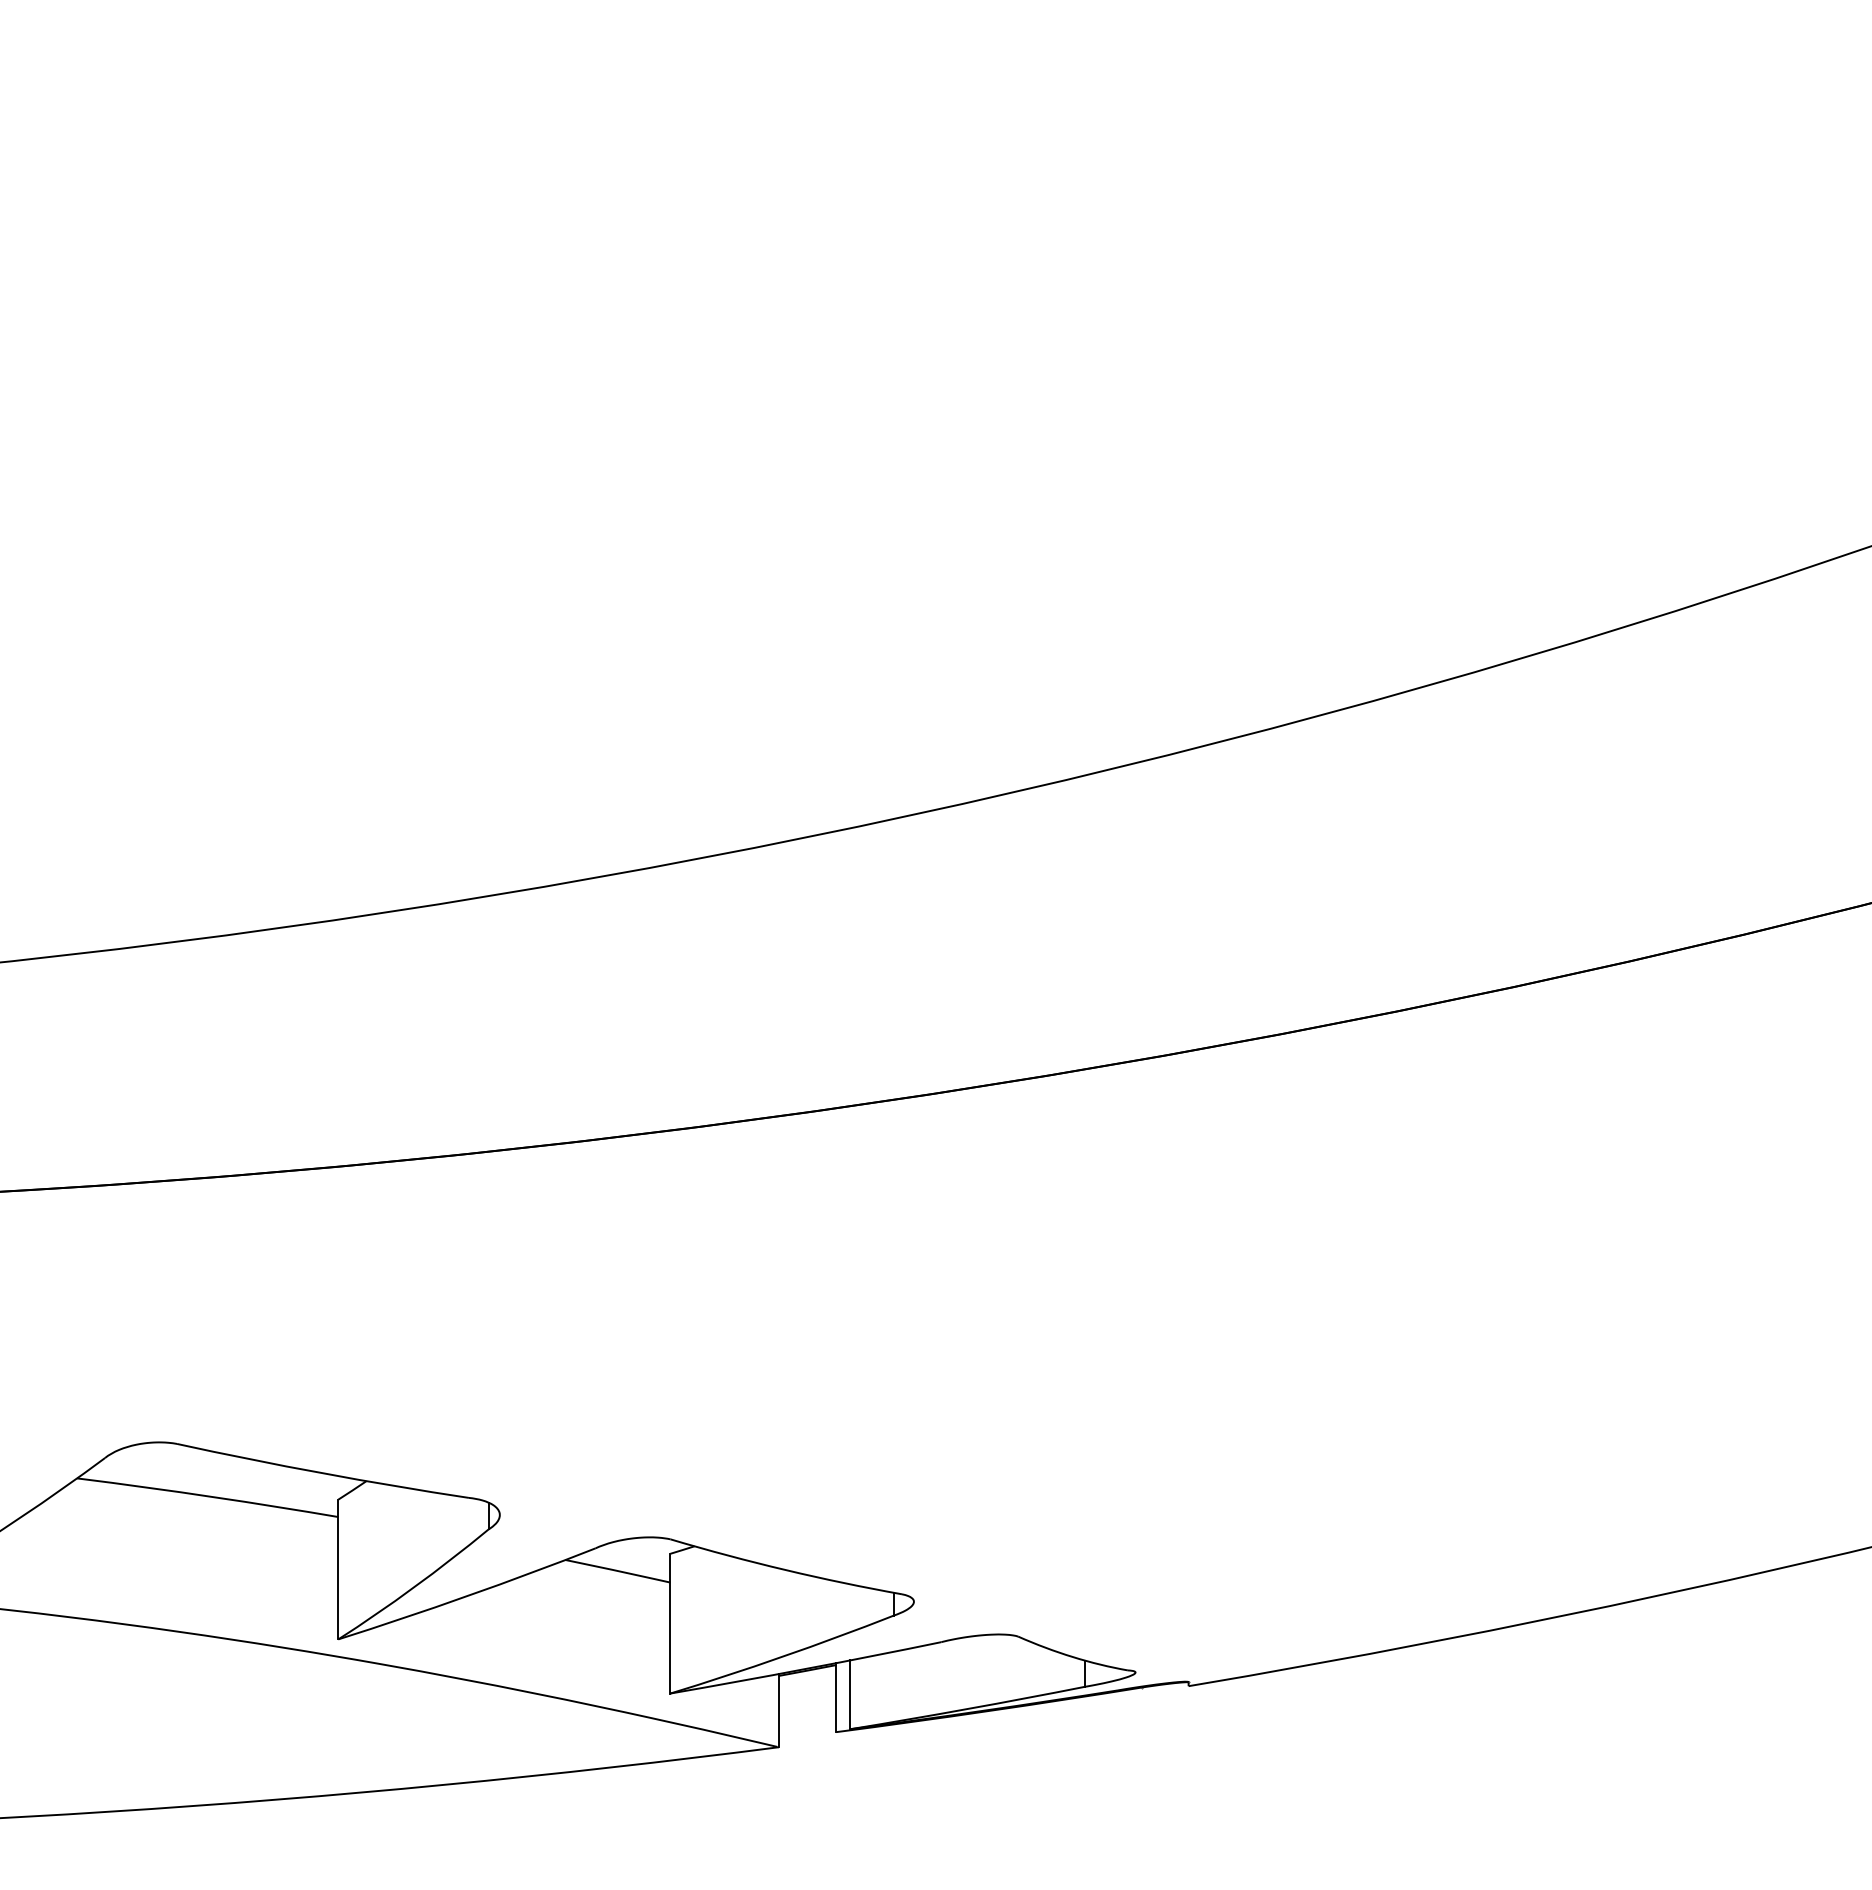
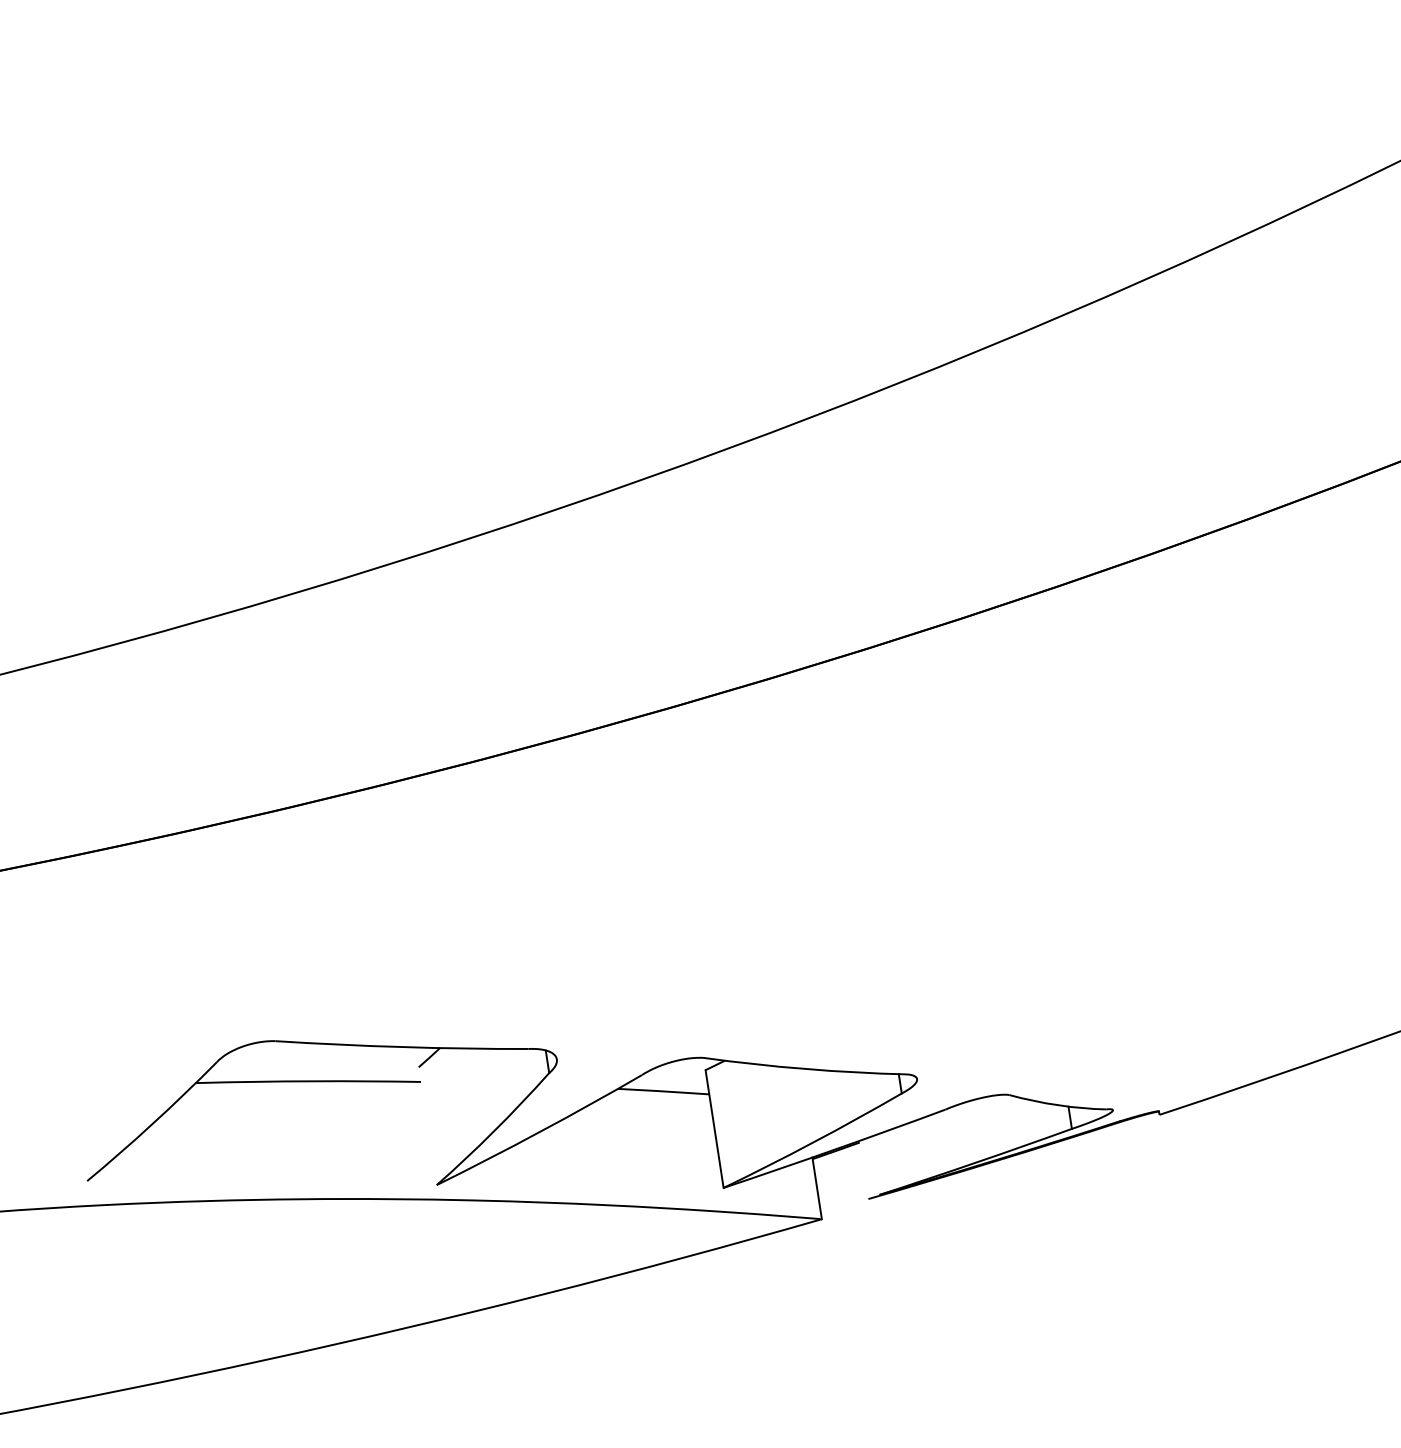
line: (338, 1569) -> (427, 1126), removed
line: (849, 1694) -> (874, 1165), removed
line: (836, 1697) -> (864, 1169), removed

